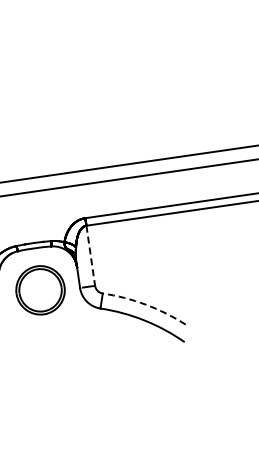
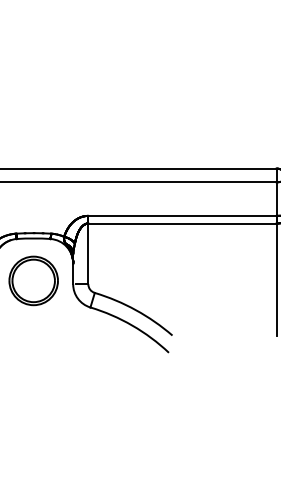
line: (91, 256) -> (88, 254), dashed -> solid
arc: (145, 305) -> (135, 310), dashed -> solid

